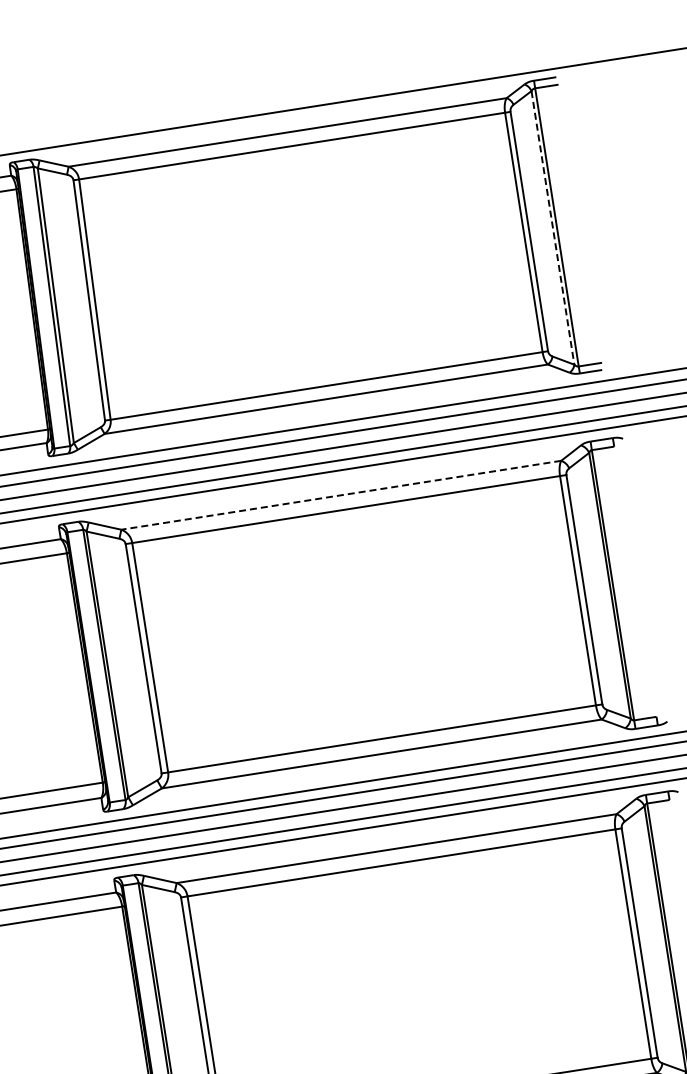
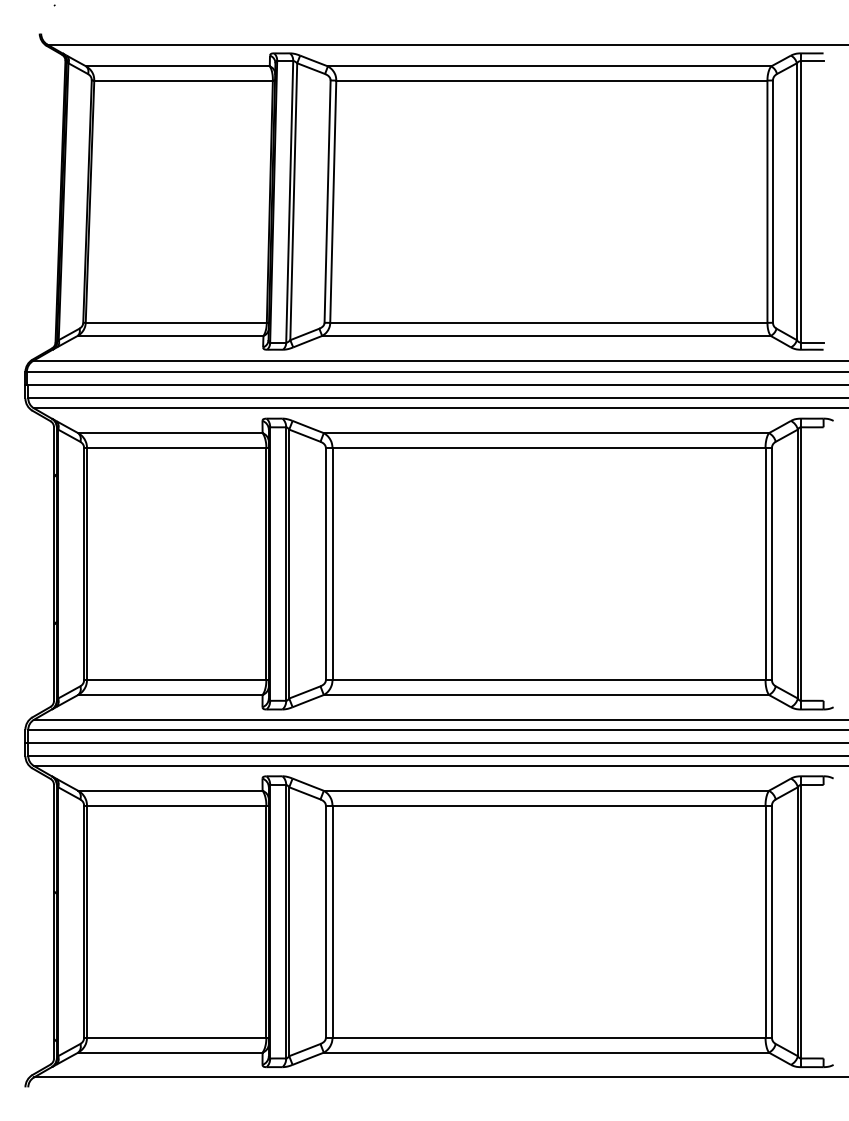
line: (552, 228) -> (796, 202), dashed -> solid
line: (341, 495) -> (546, 433), dashed -> solid

